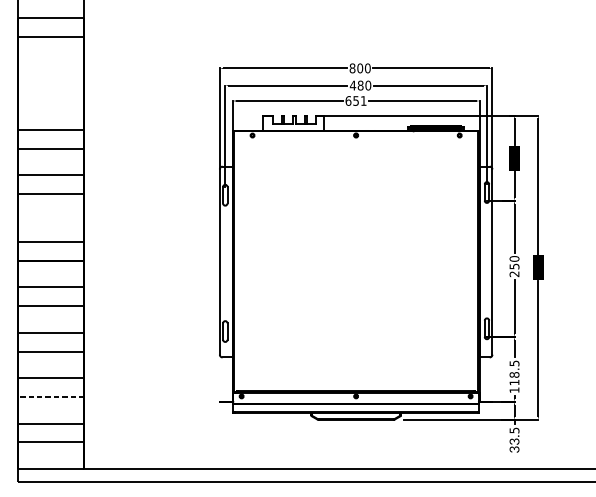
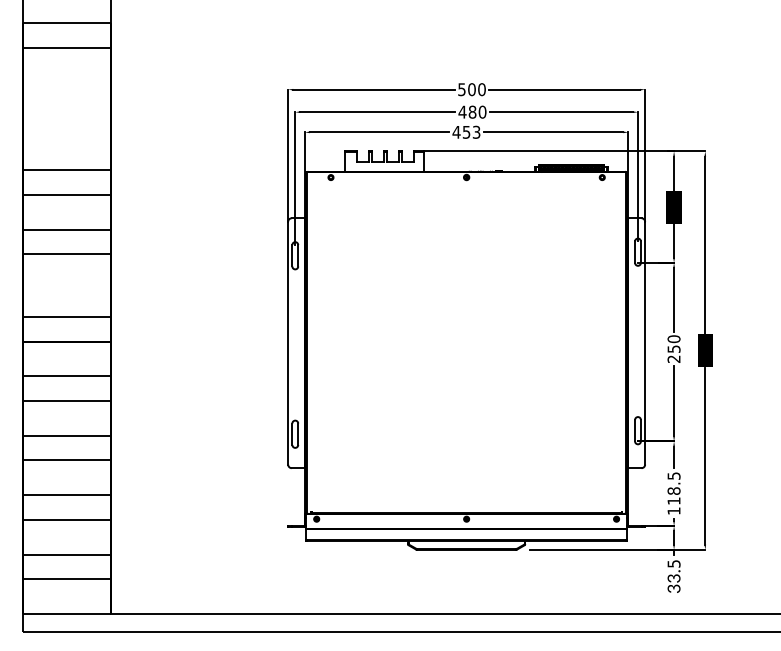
text: (352, 68) -> (461, 89), 800 -> 500
text: (356, 100) -> (466, 131), 651 -> 453
line: (51, 396) -> (67, 519), dashed -> solid

